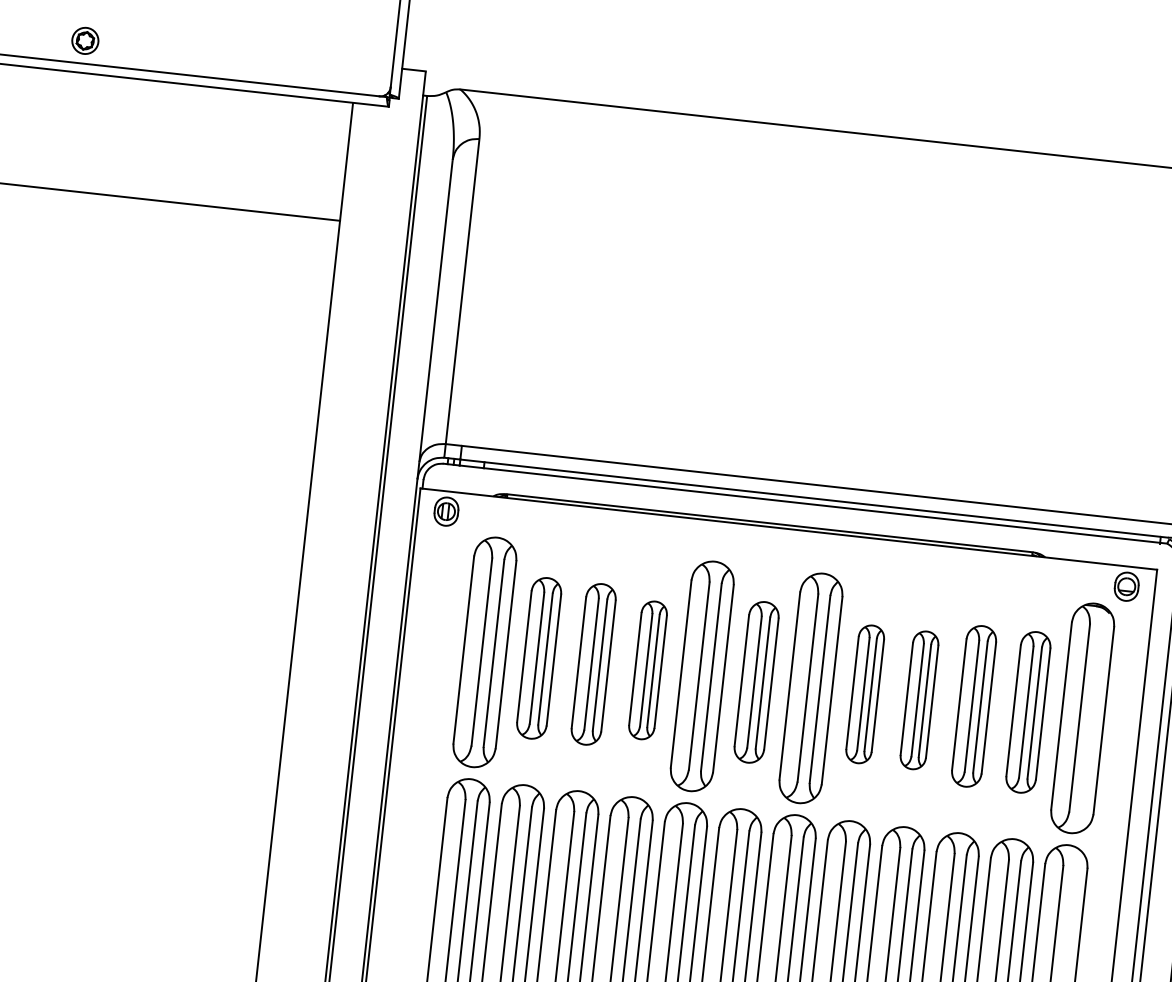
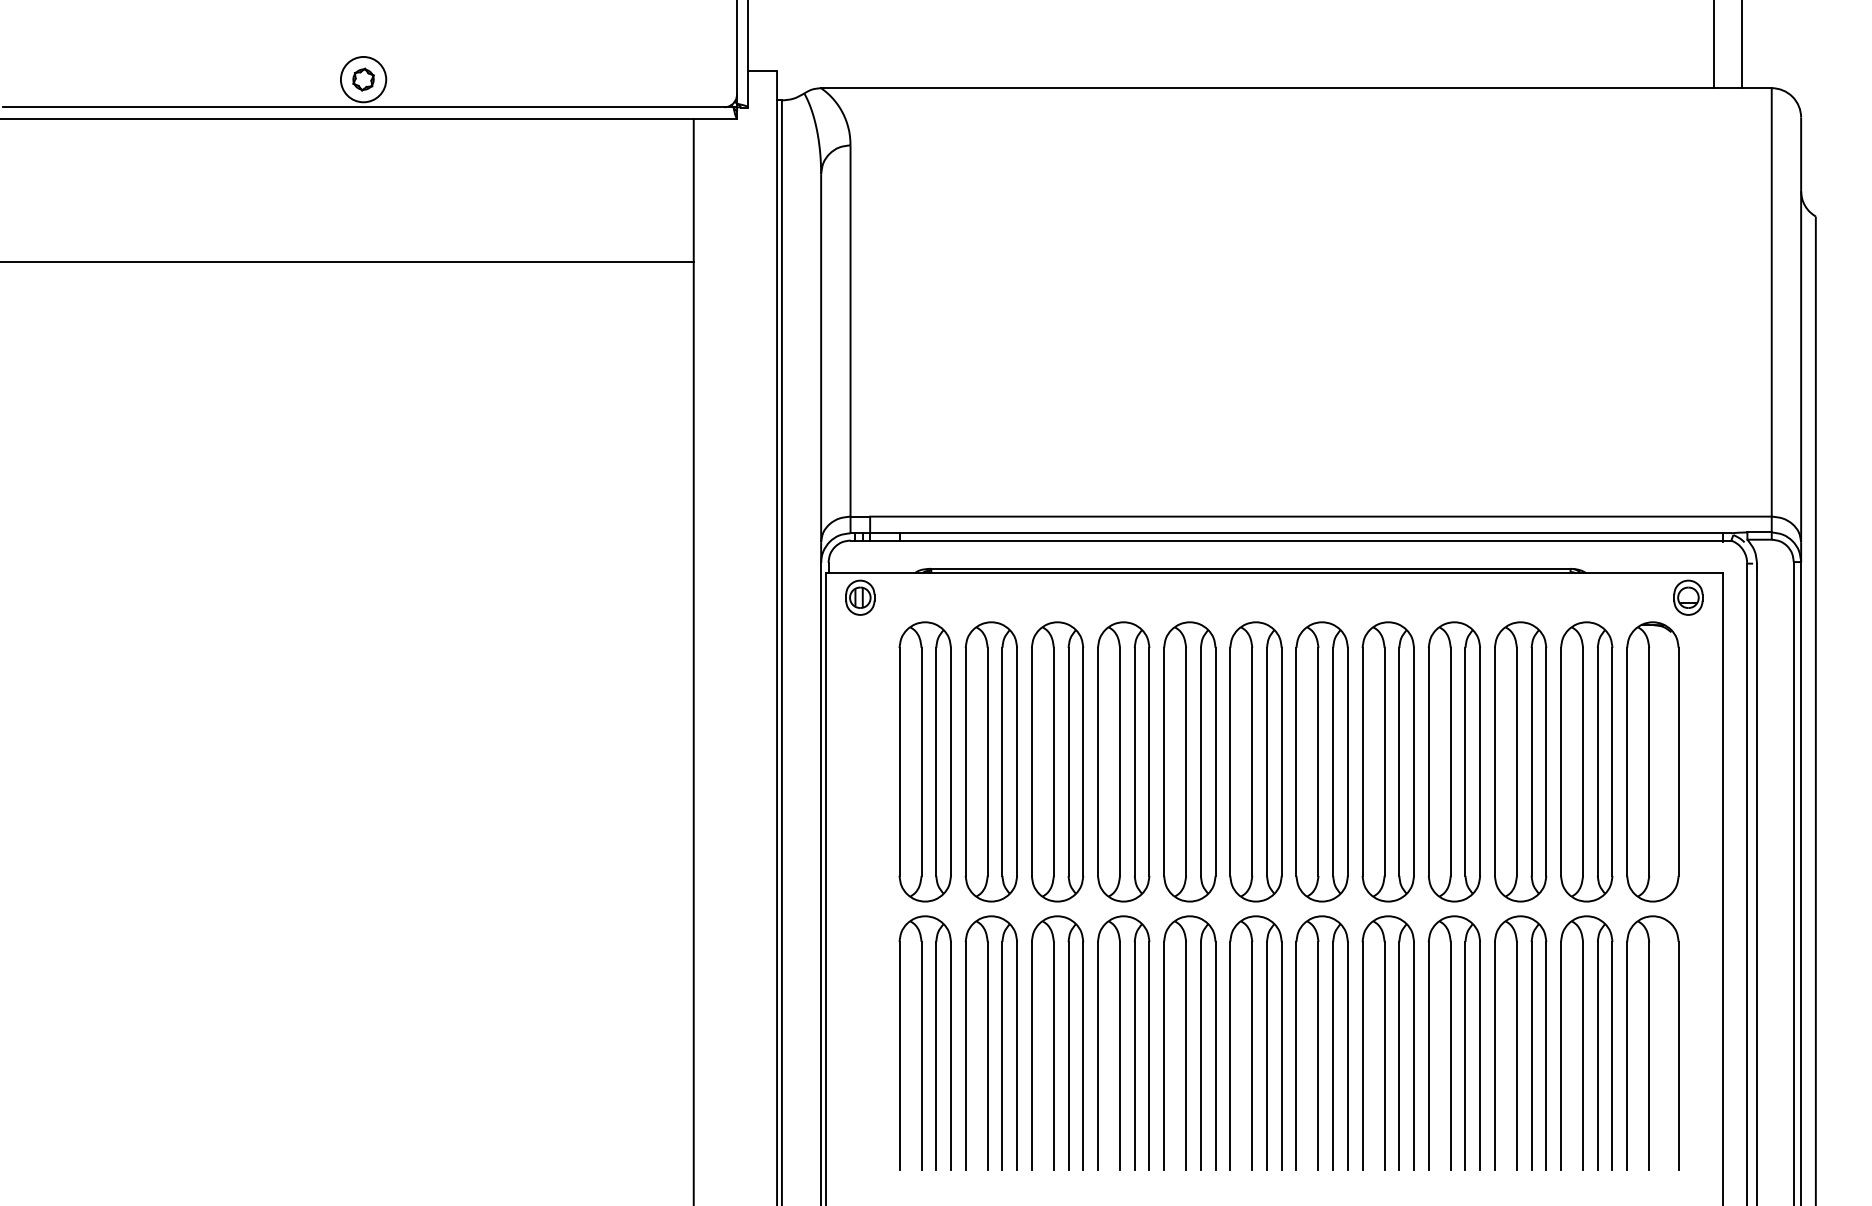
circle: (85, 40) -> (363, 79), size x1.43
part: (538, 657) -> (990, 761), size x1.43
part: (593, 664) -> (1057, 761), size x1.43
part: (647, 670) -> (1123, 761), size x1.67
part: (756, 681) -> (1255, 761), size x1.43
part: (864, 693) -> (1387, 761), size x1.67
part: (918, 699) -> (1453, 761), size x1.67
part: (973, 706) -> (1520, 761), size x1.43
part: (1028, 712) -> (1586, 761), size x1.43

